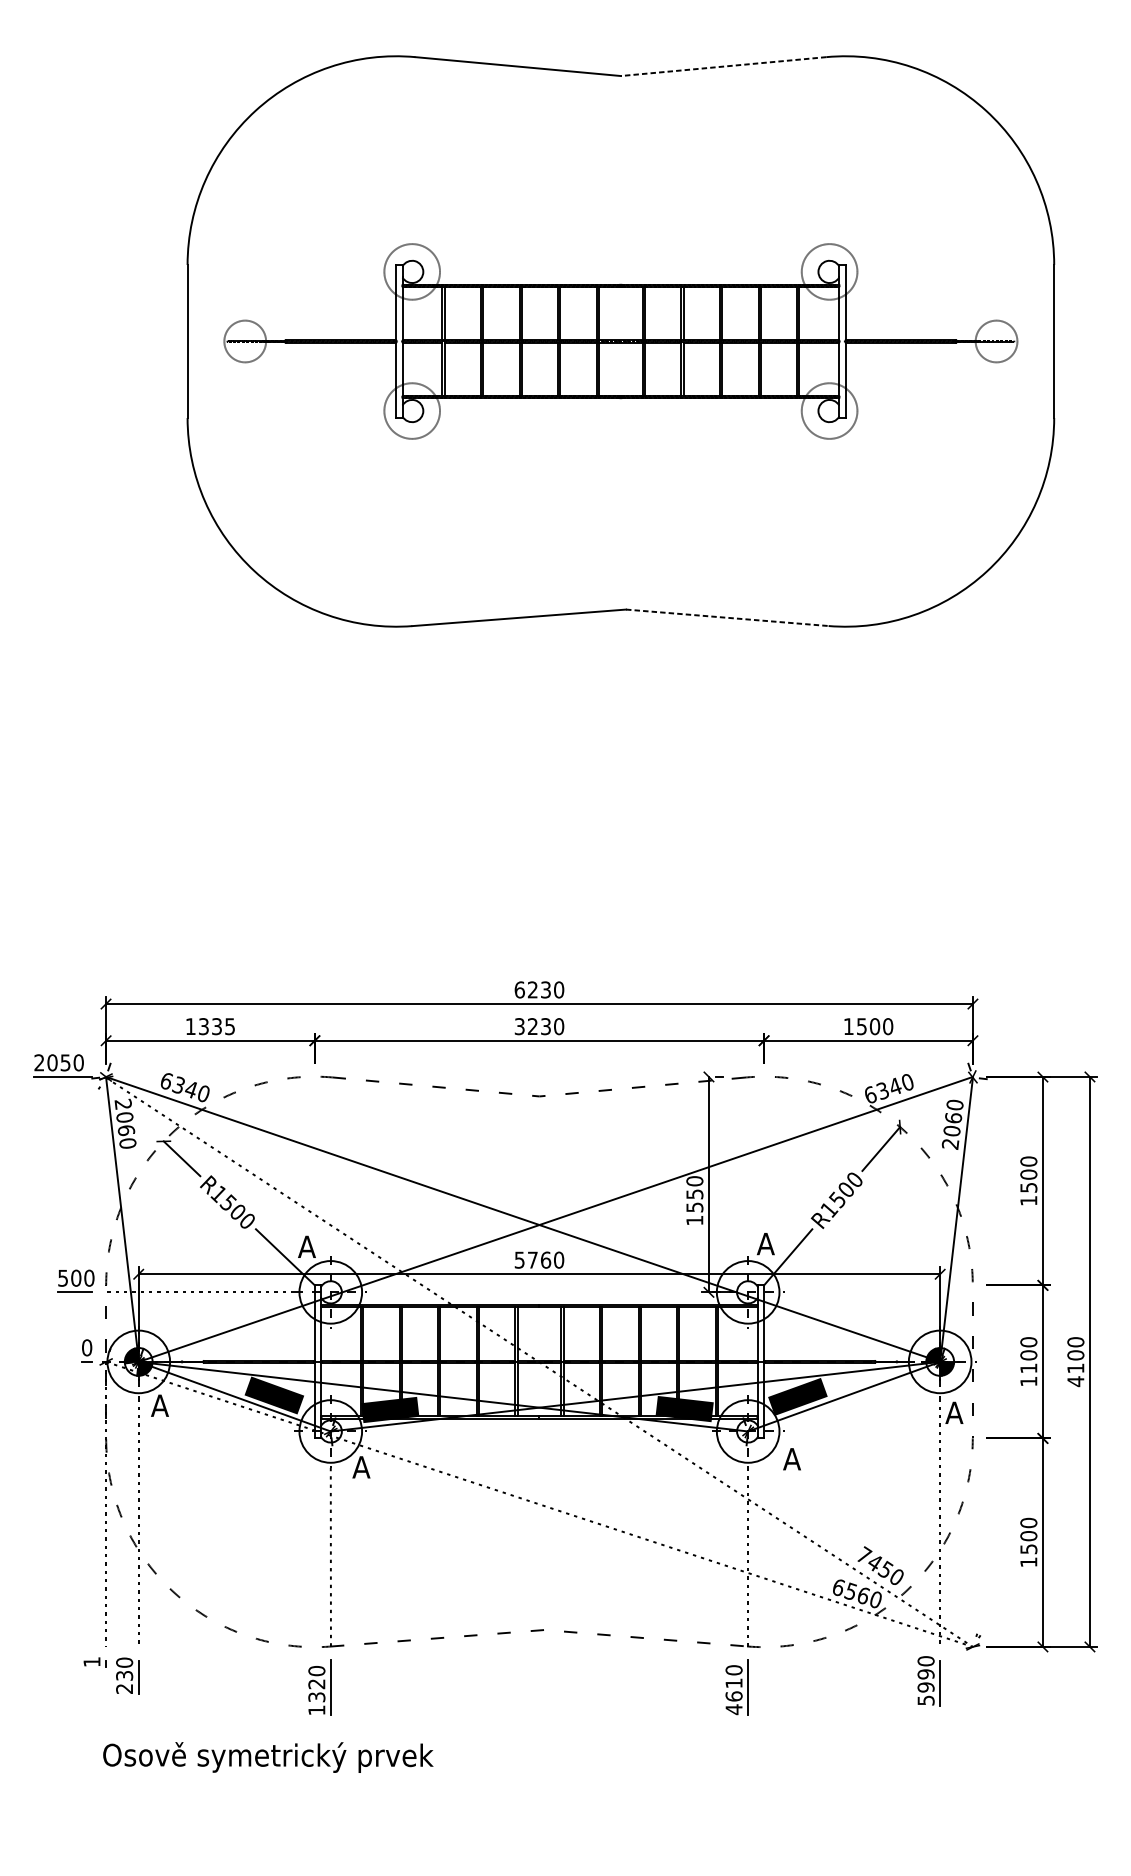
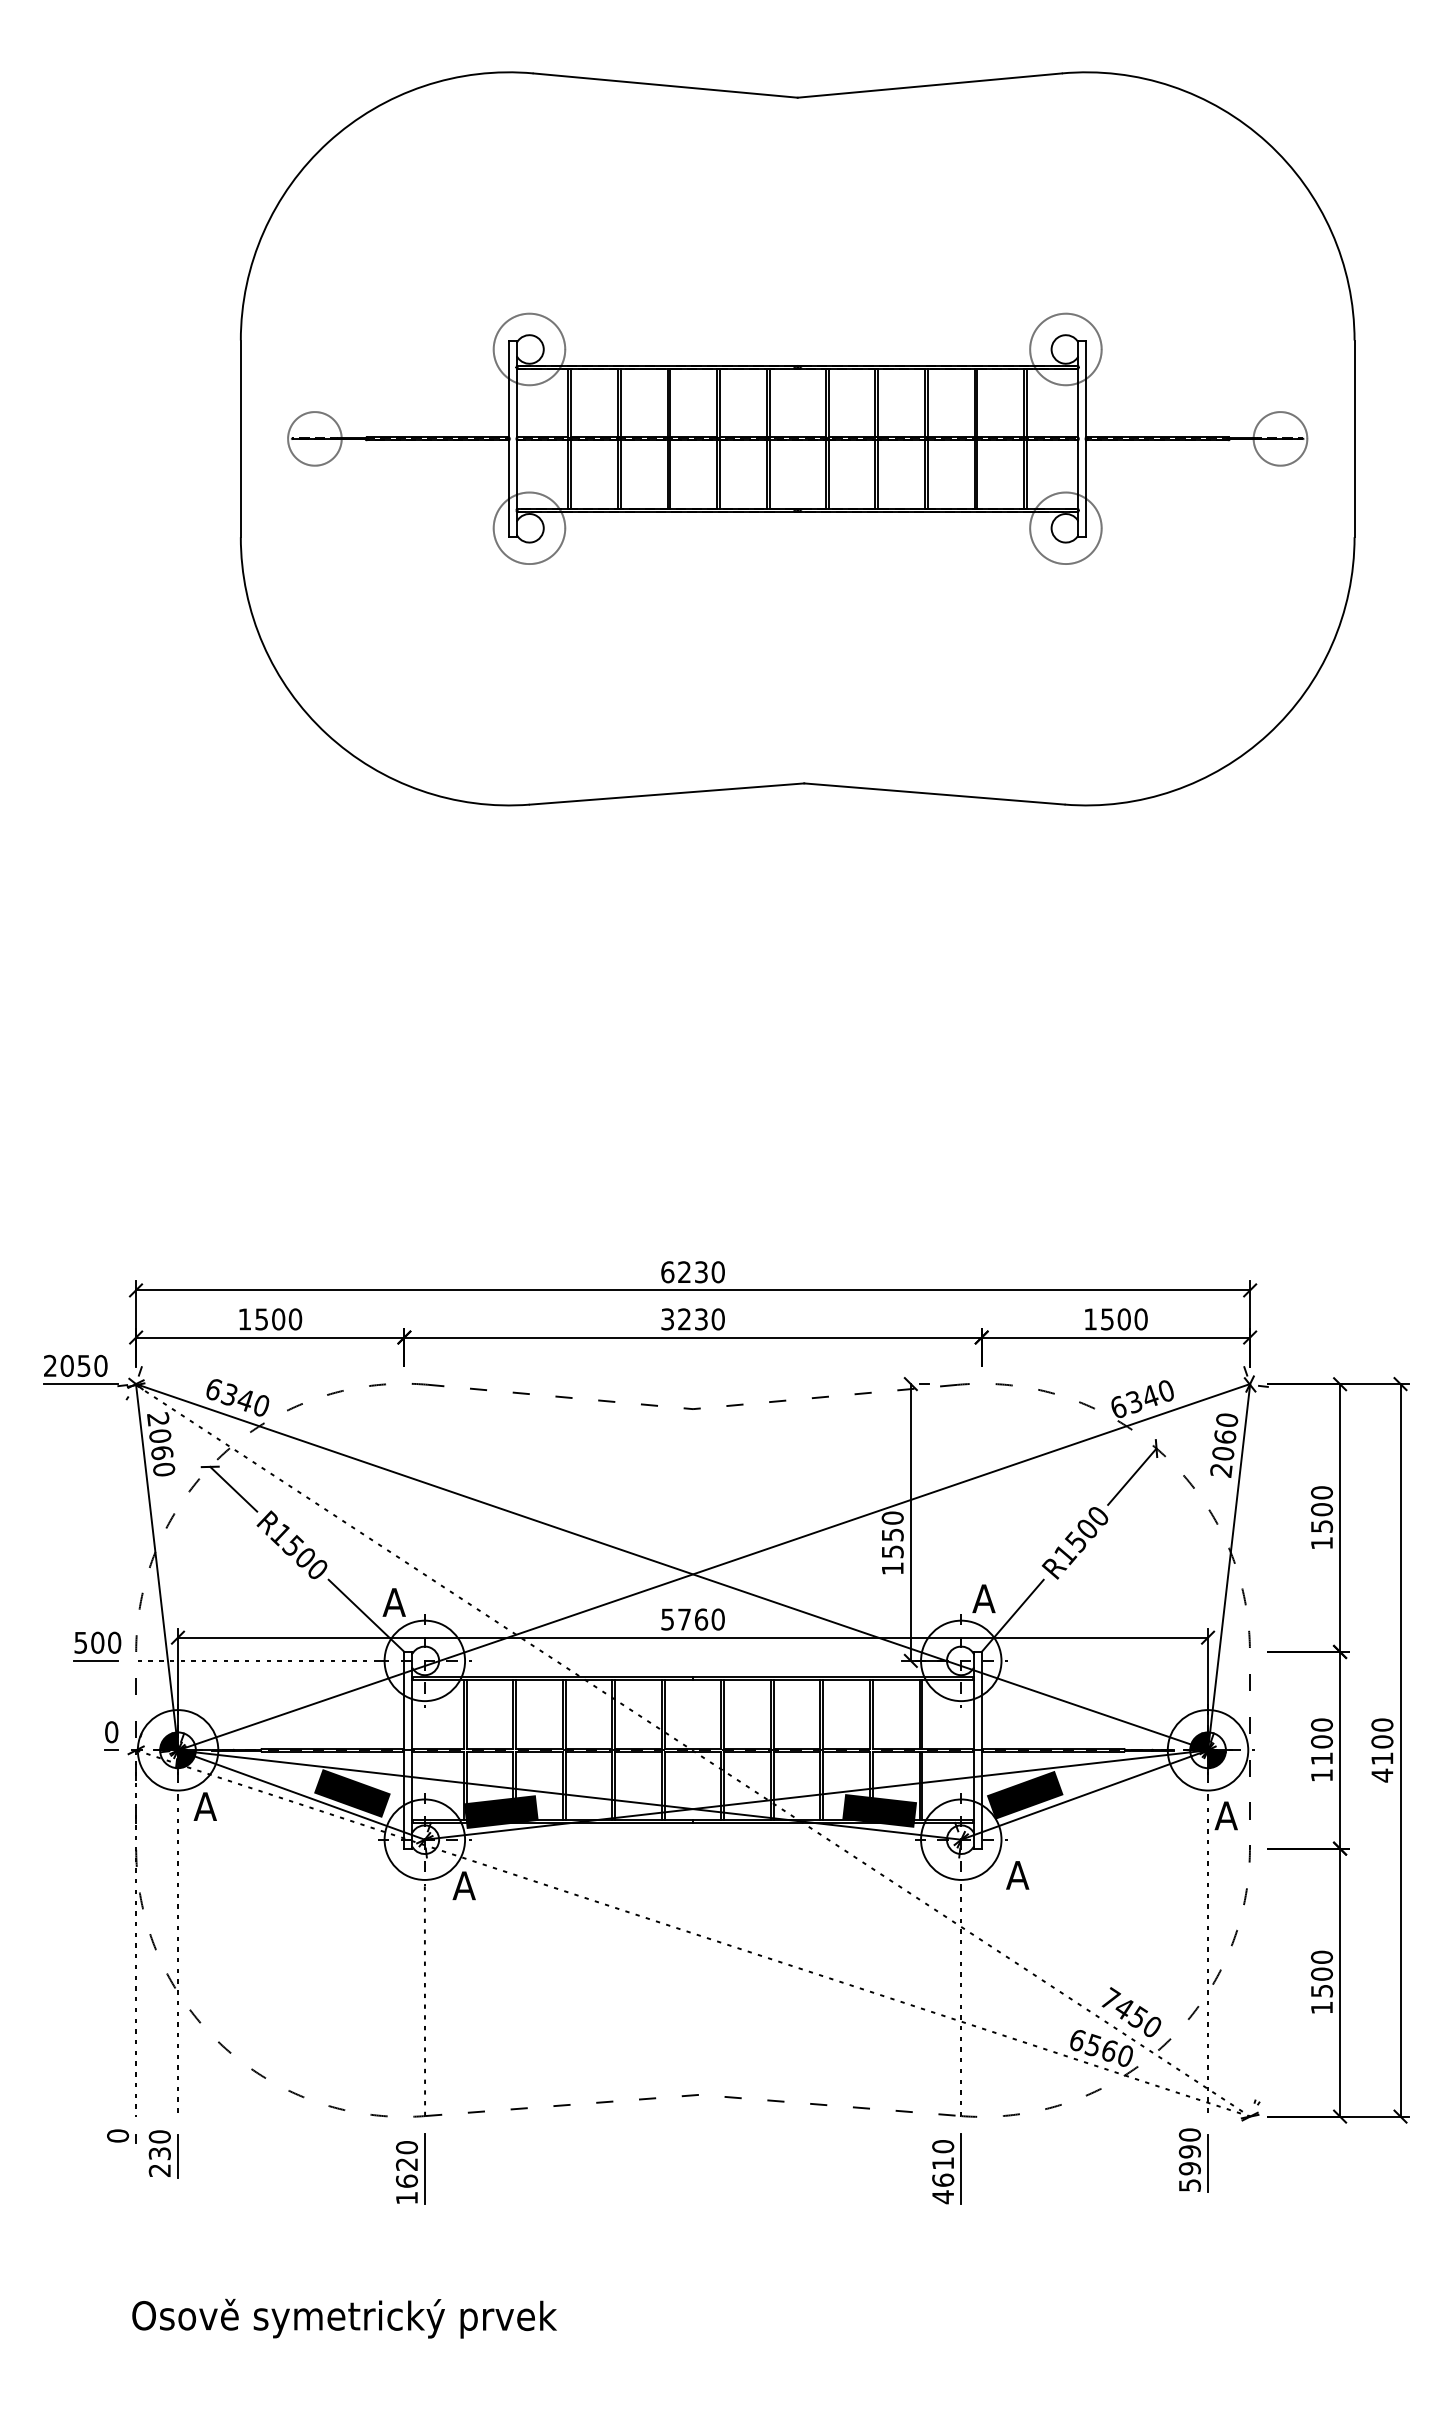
line: (723, 66) -> (929, 85), dashed -> solid
line: (727, 618) -> (934, 794), dashed -> solid
text: (217, 1026) -> (279, 1319), 1335 -> 1500
text: (92, 1661) -> (118, 2135), 1 -> 0
text: (316, 1696) -> (406, 2180), 1320 -> 1620
text: (268, 1757) -> (344, 2318), moved

